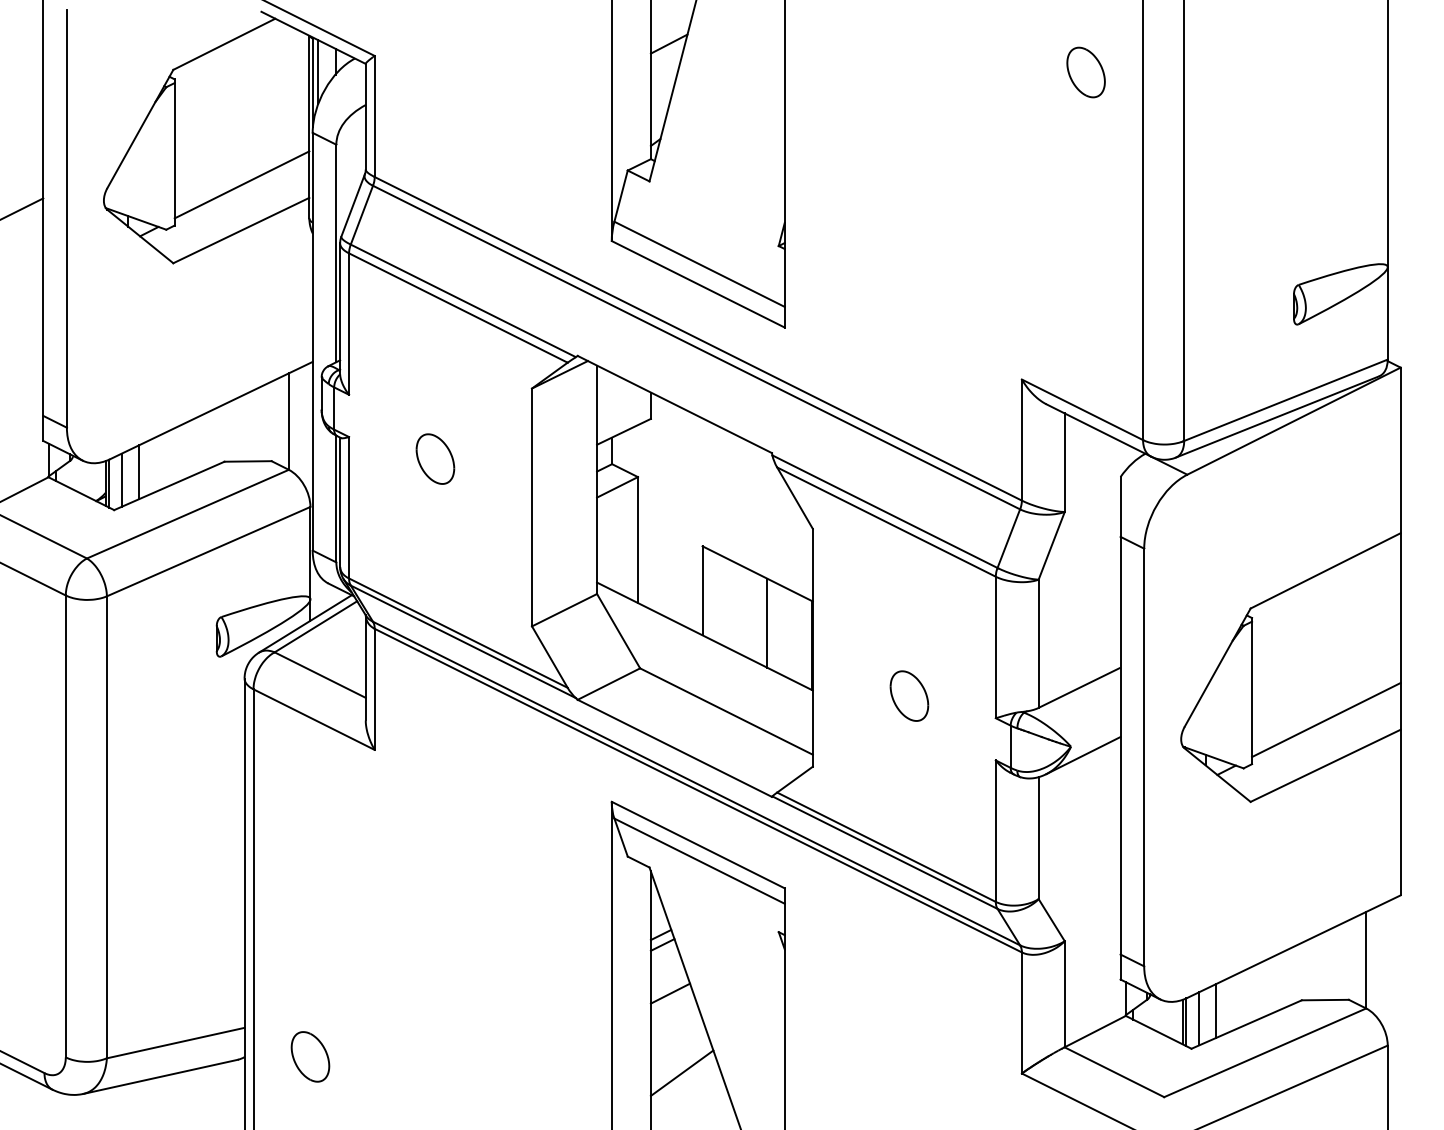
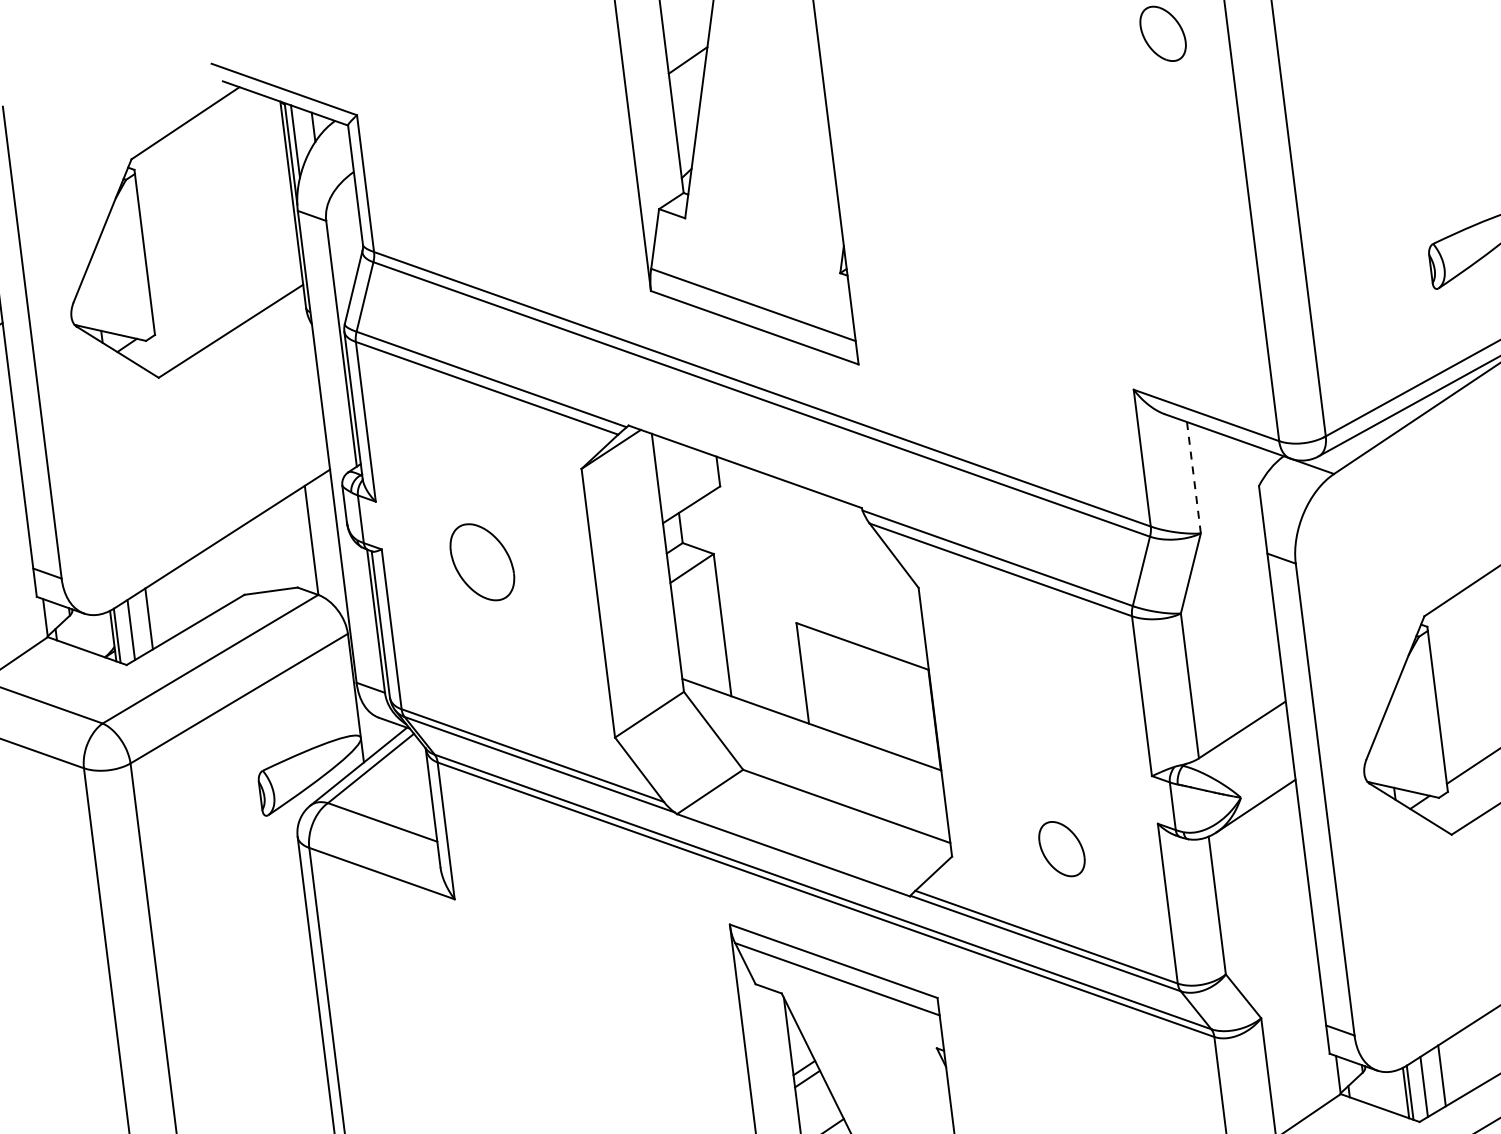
line: (241, 184) -> (224, 279), removed
part: (435, 458) -> (482, 561), size x1.4
line: (1064, 463) -> (1193, 478), solid -> dashed
line: (767, 622) -> (880, 700), removed
part: (909, 695) -> (1061, 848), moved

